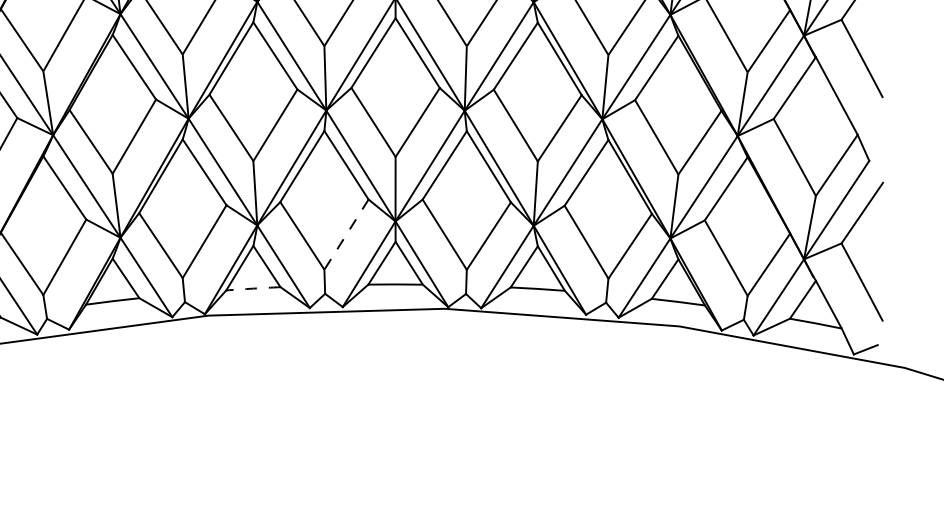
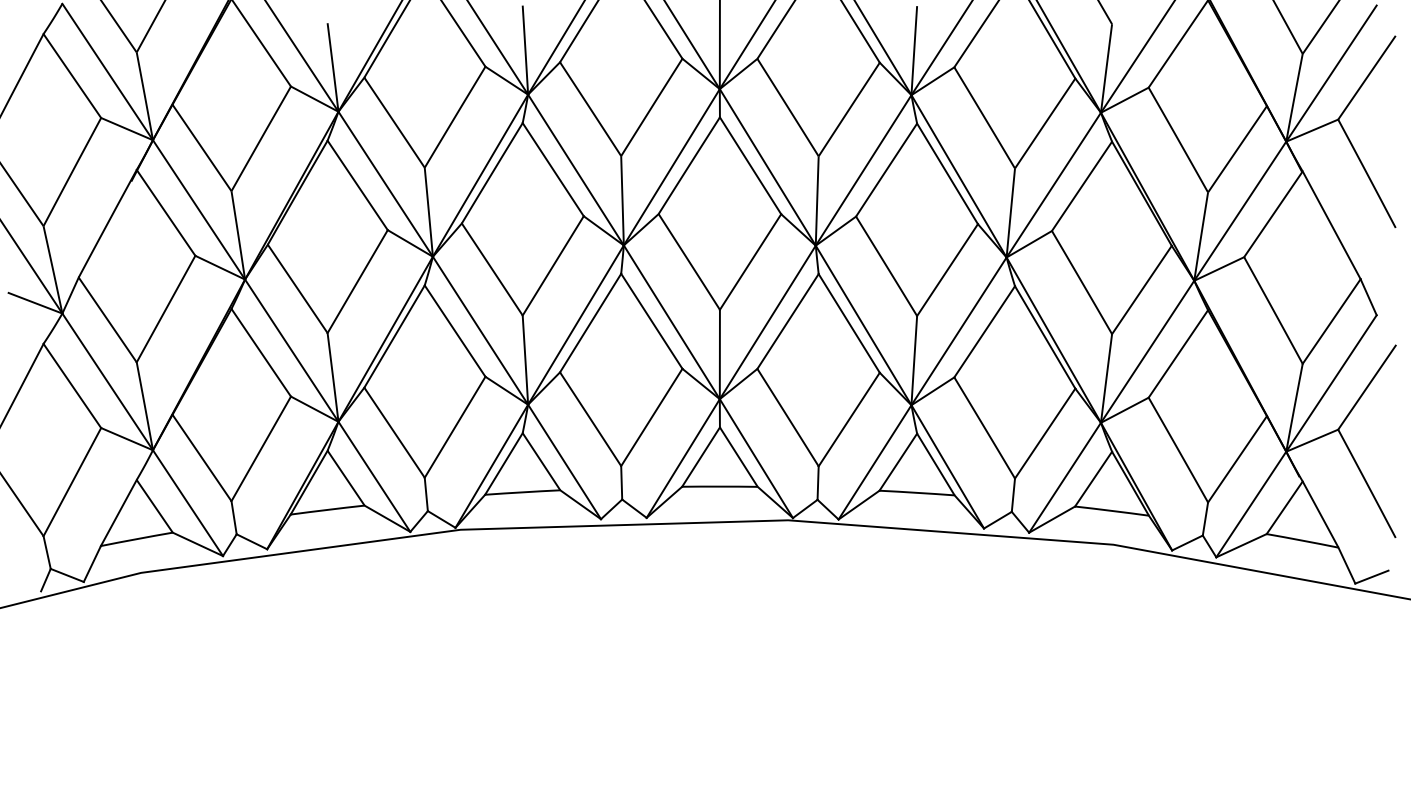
line: (346, 234) -> (651, 417), dashed -> solid
arc: (253, 288) -> (522, 492), dashed -> solid

